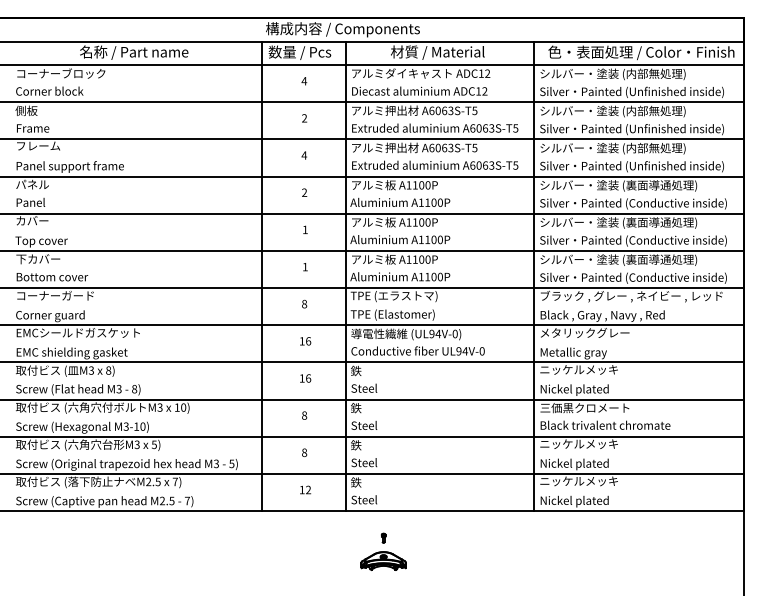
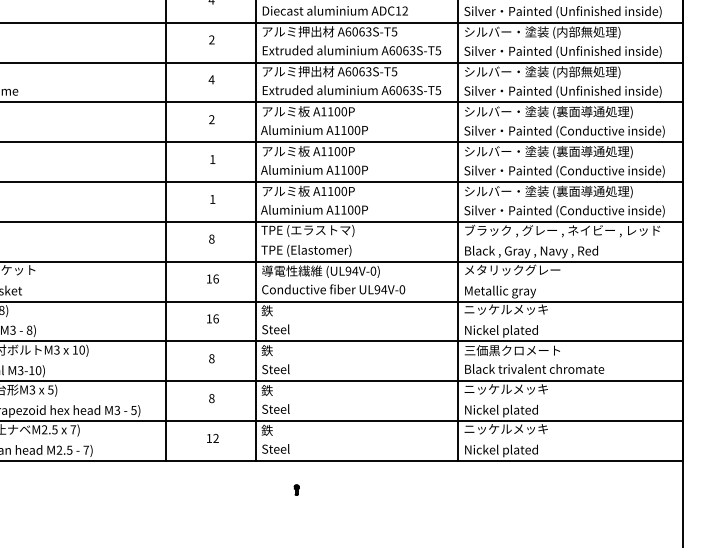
part: (383, 560) -> (296, 514), removed

